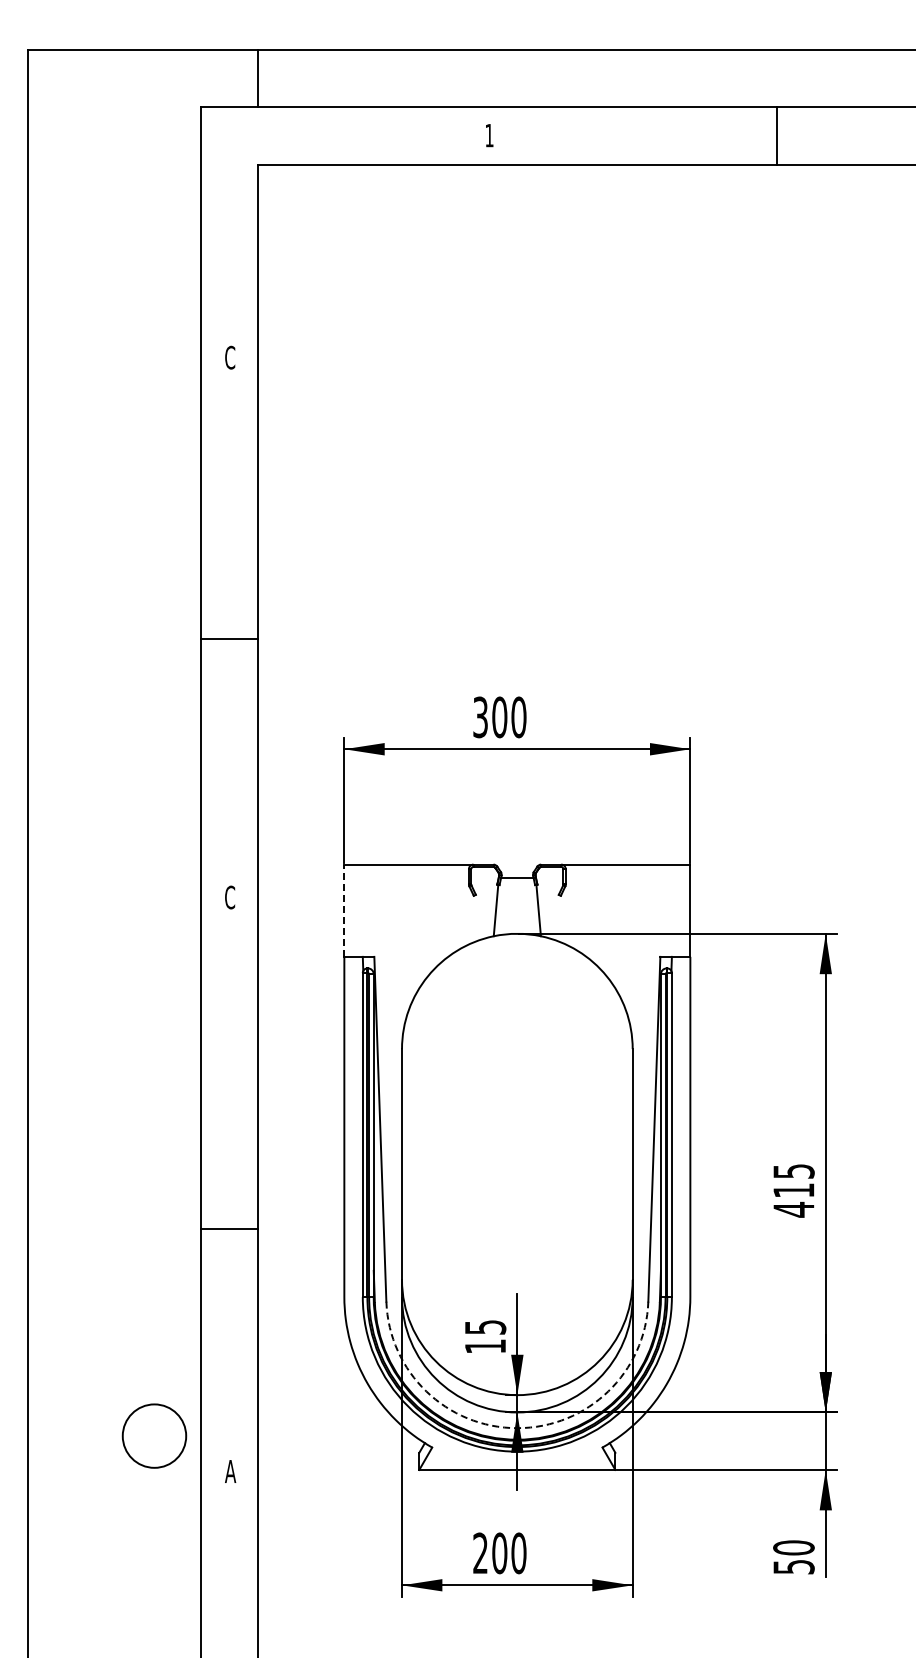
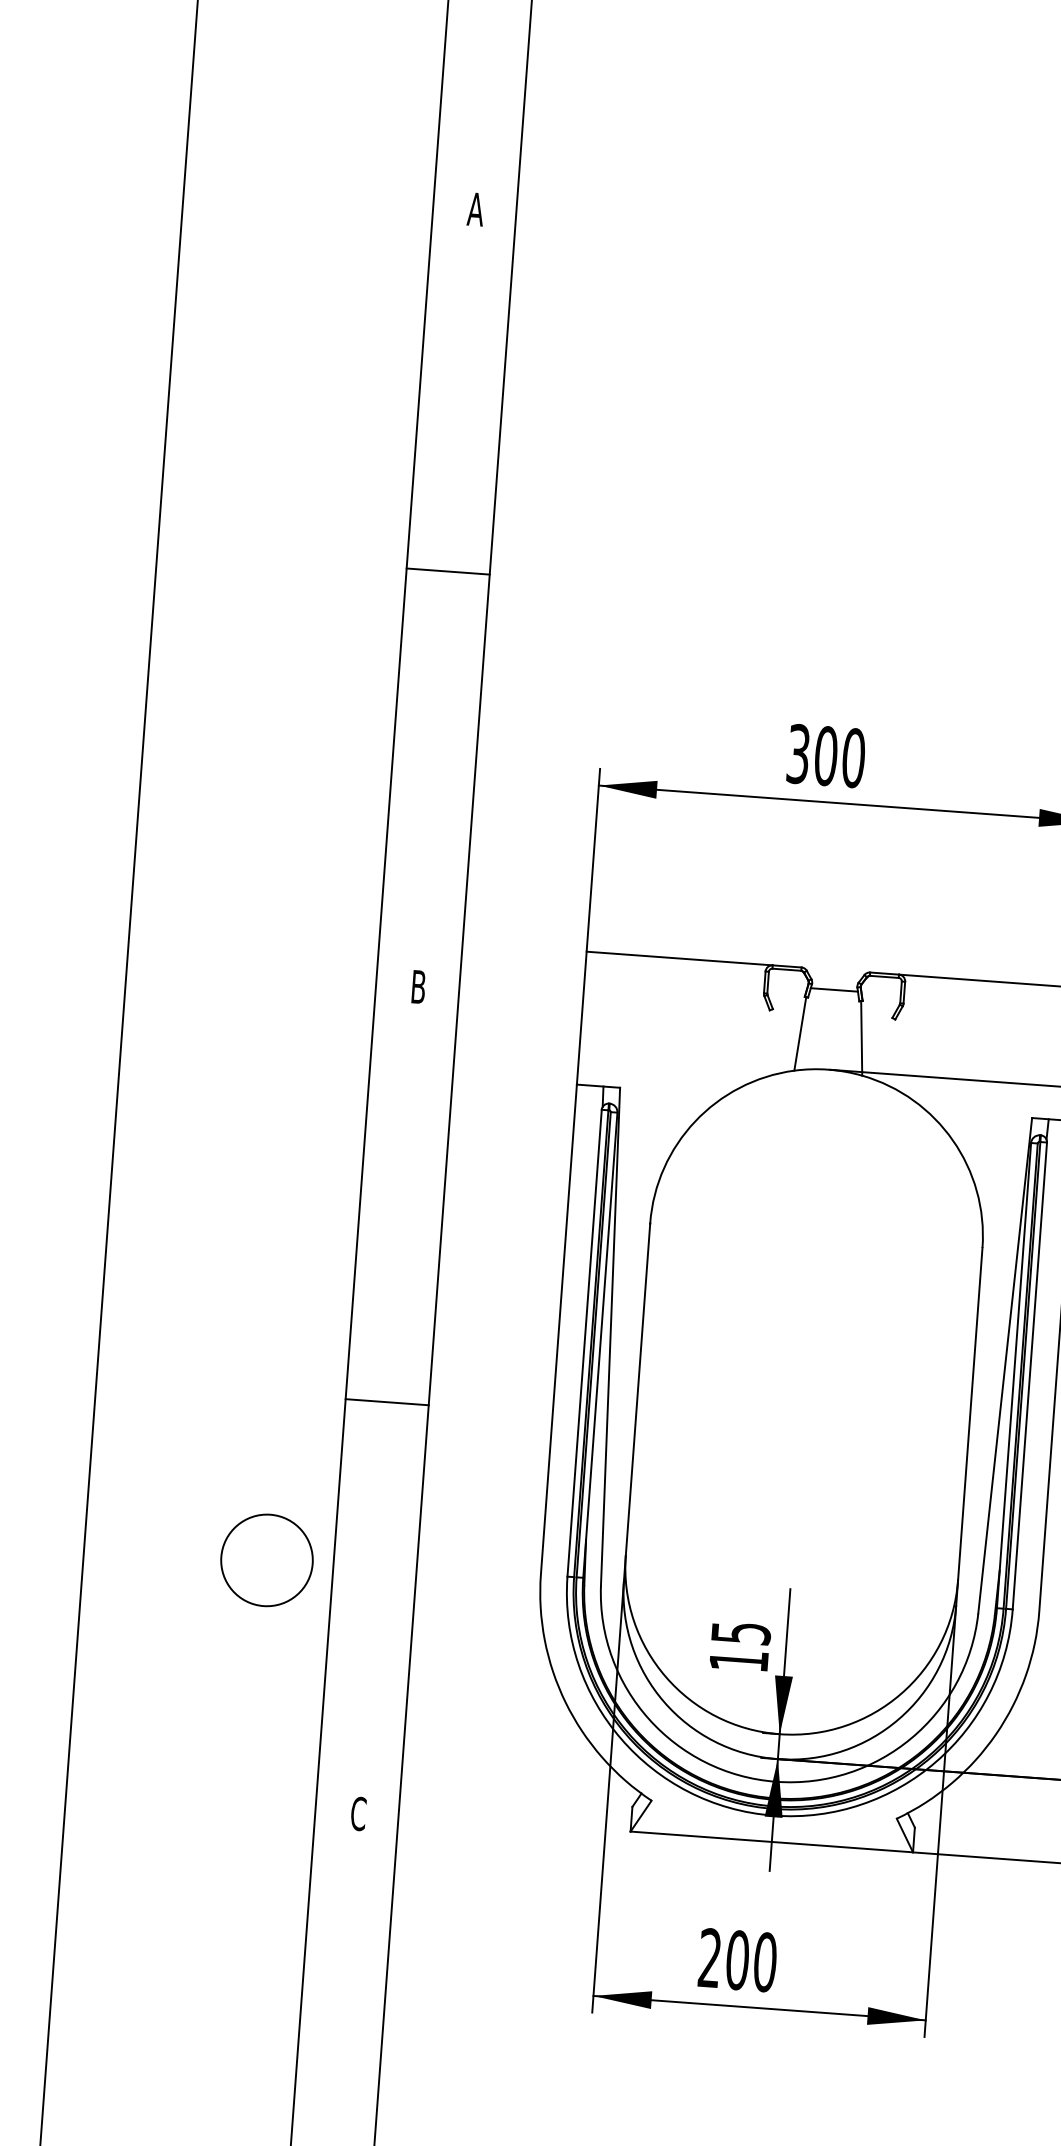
text: (229, 357) -> (474, 209), C -> A
line: (229, 639) -> (448, 572), moved
text: (230, 897) -> (419, 987), C -> B
line: (344, 910) -> (582, 1017), dashed -> solid
line: (229, 1228) -> (387, 1401), moved
arc: (517, 1428) -> (776, 1782), dashed -> solid
circle: (154, 1435) -> (267, 1559), moved
text: (230, 1471) -> (358, 1813), A -> C

